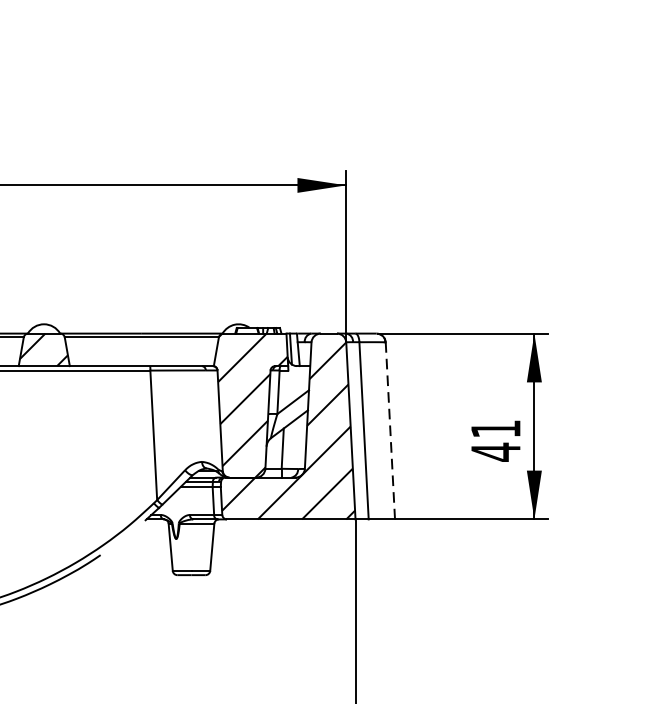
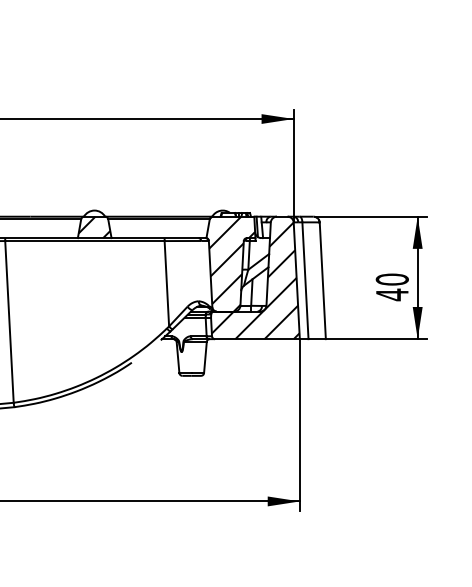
text: (494, 428) -> (391, 279), 41 -> 40
line: (389, 430) -> (322, 280), dashed -> solid

